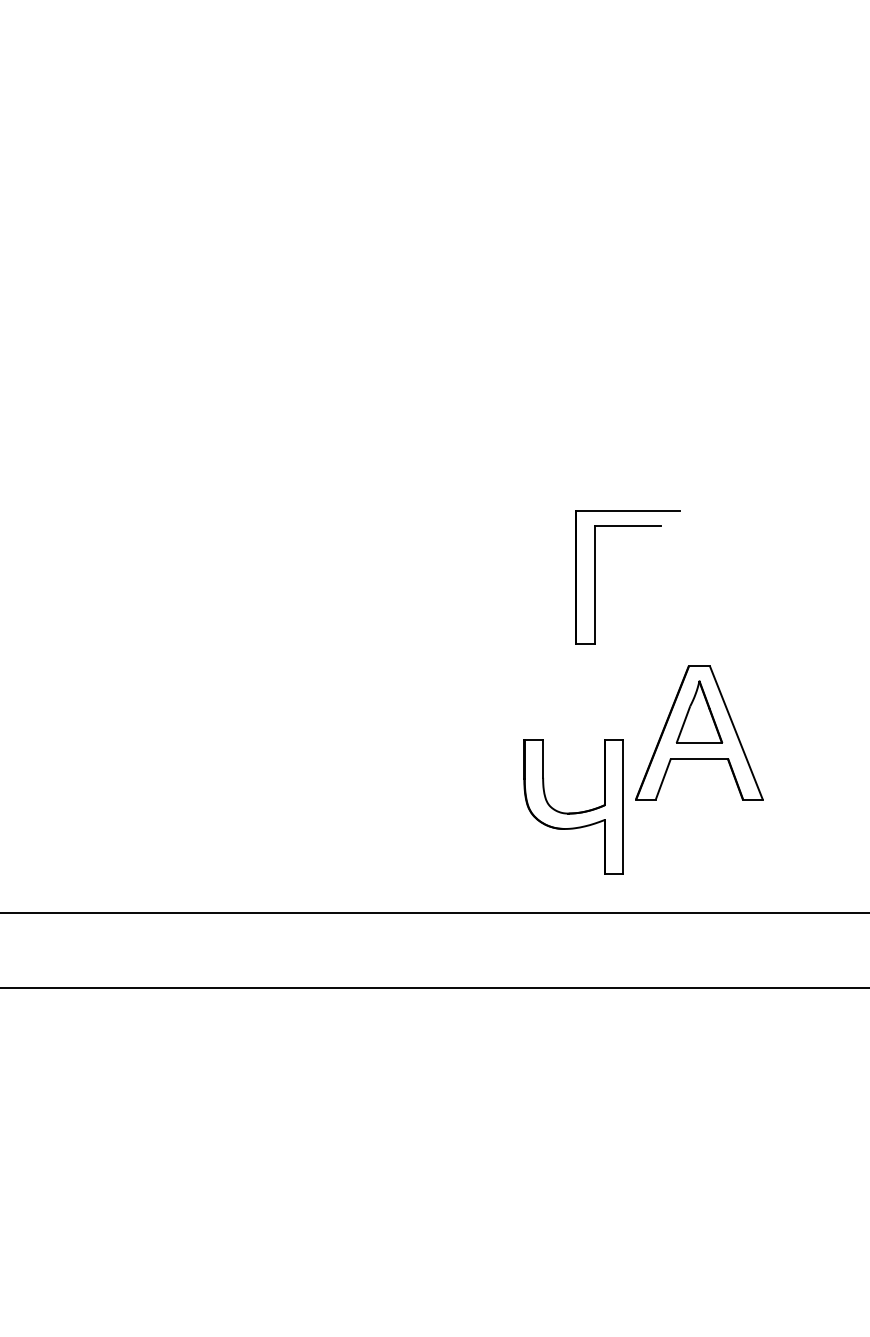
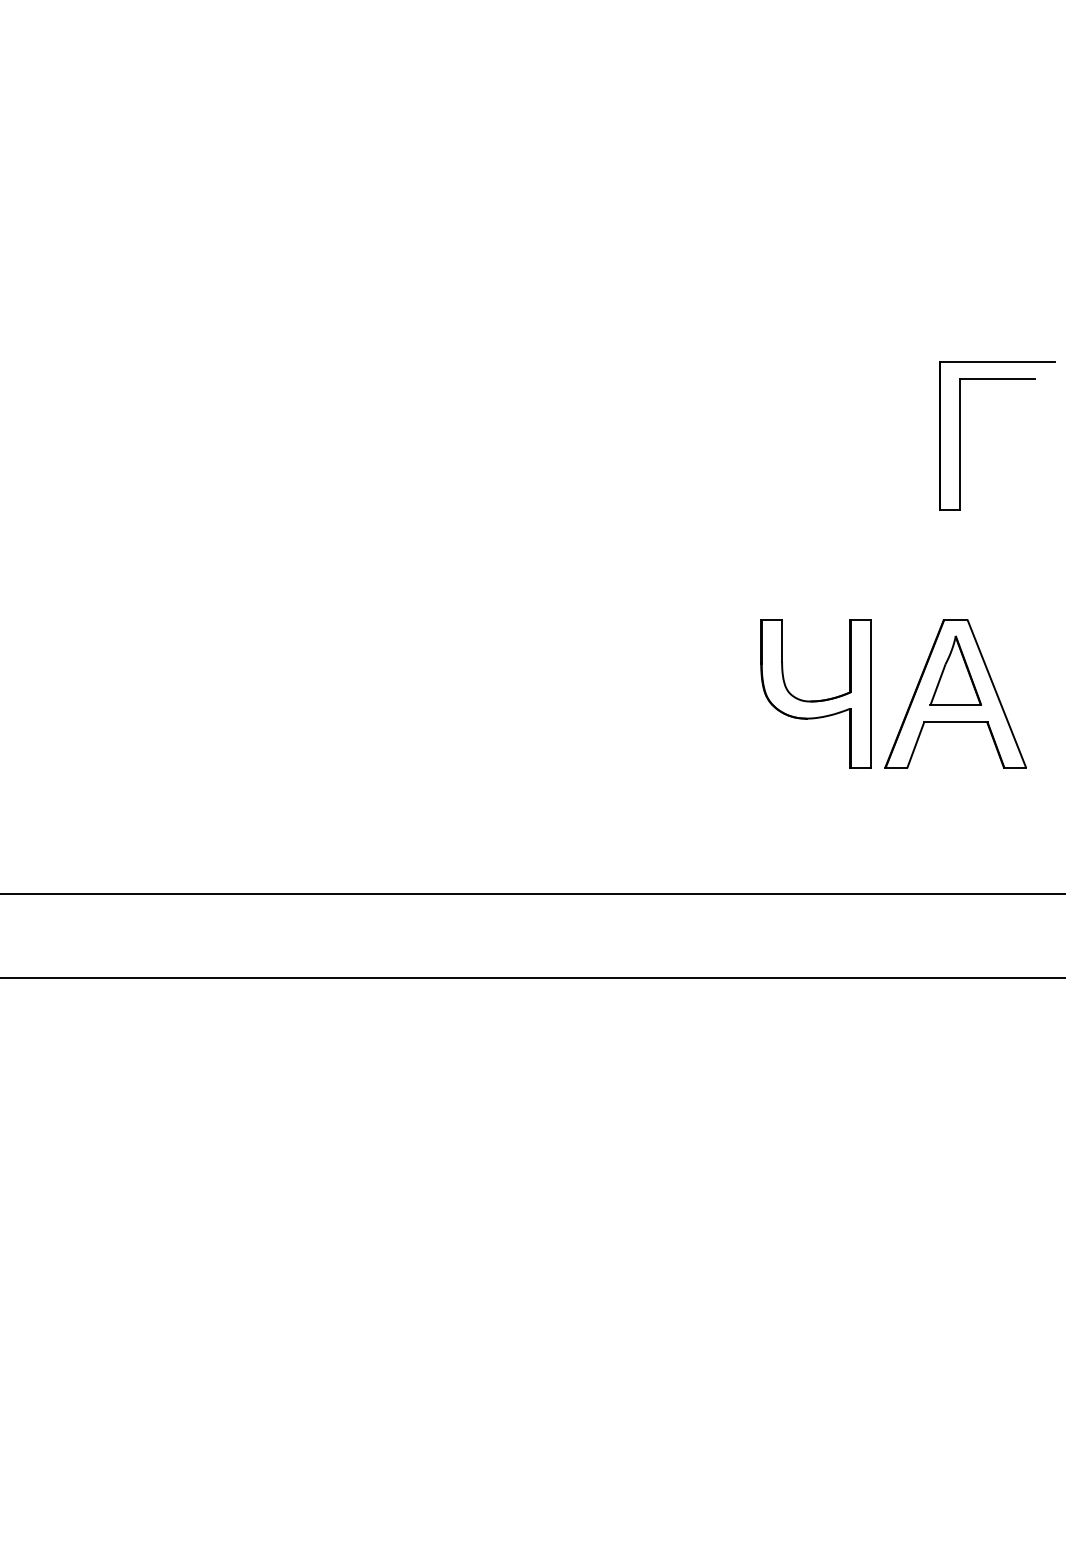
part: (594, 576) -> (960, 435), moved
part: (573, 812) -> (815, 700), moved

